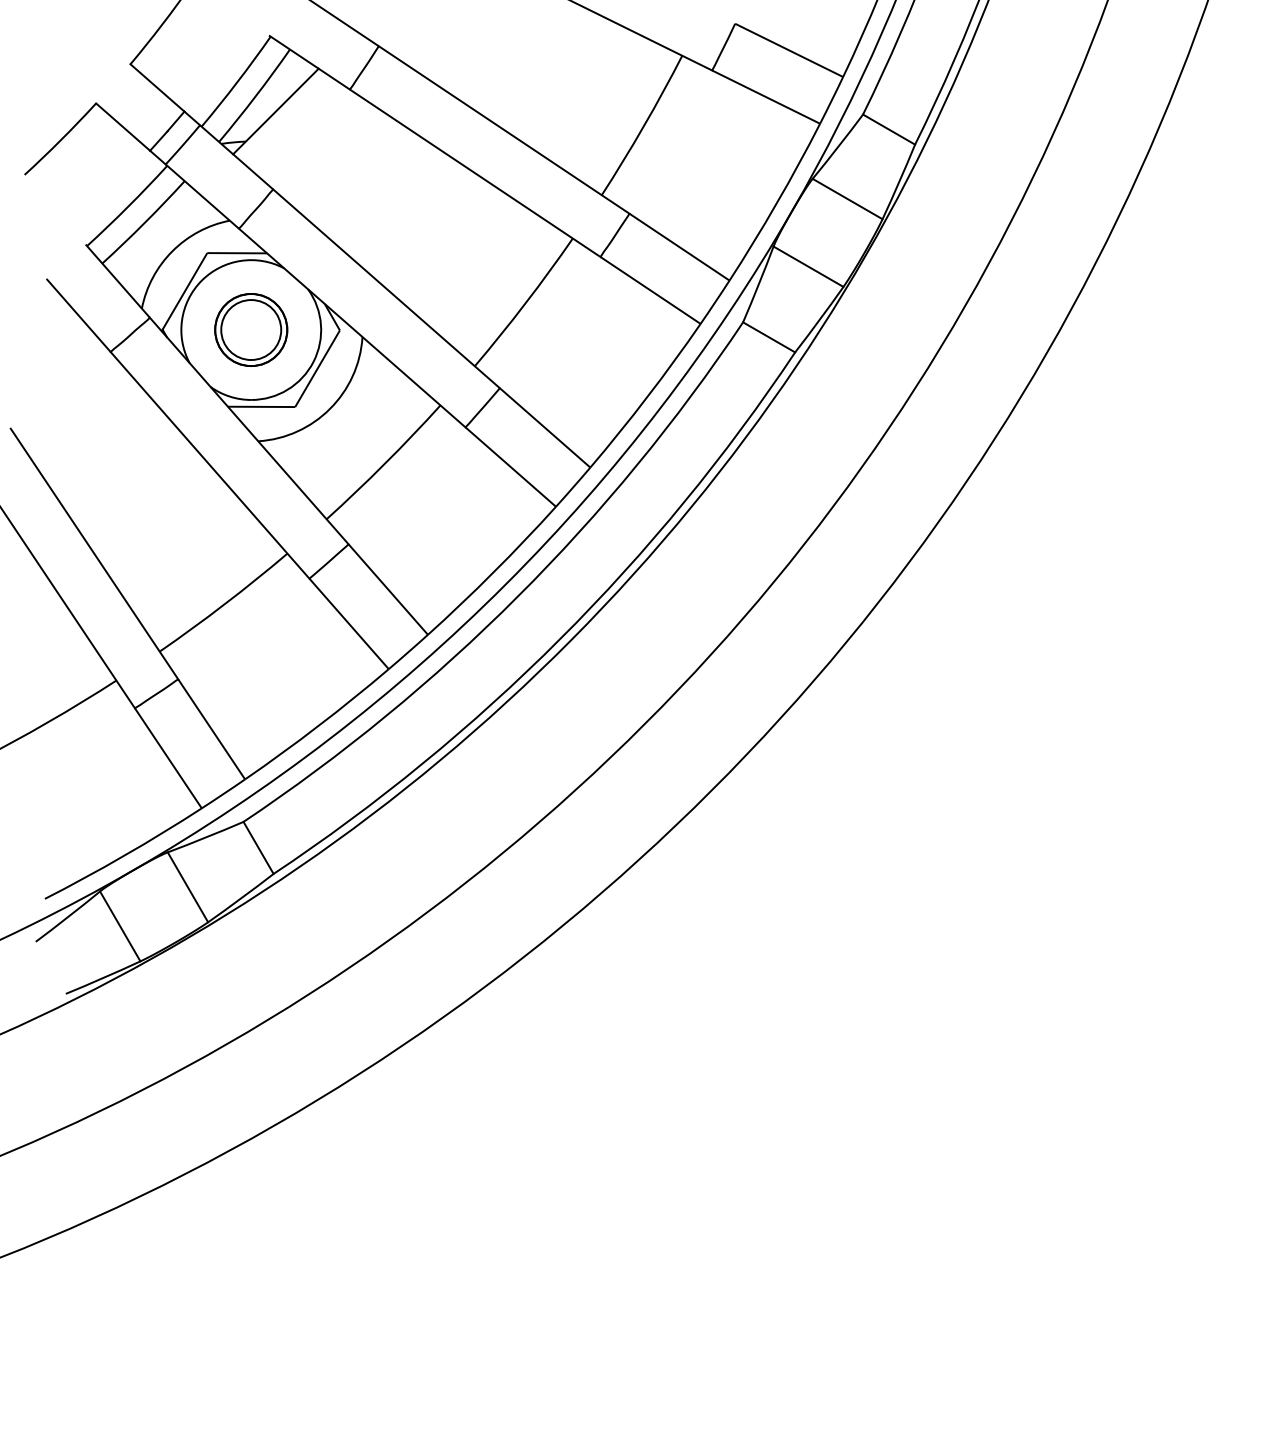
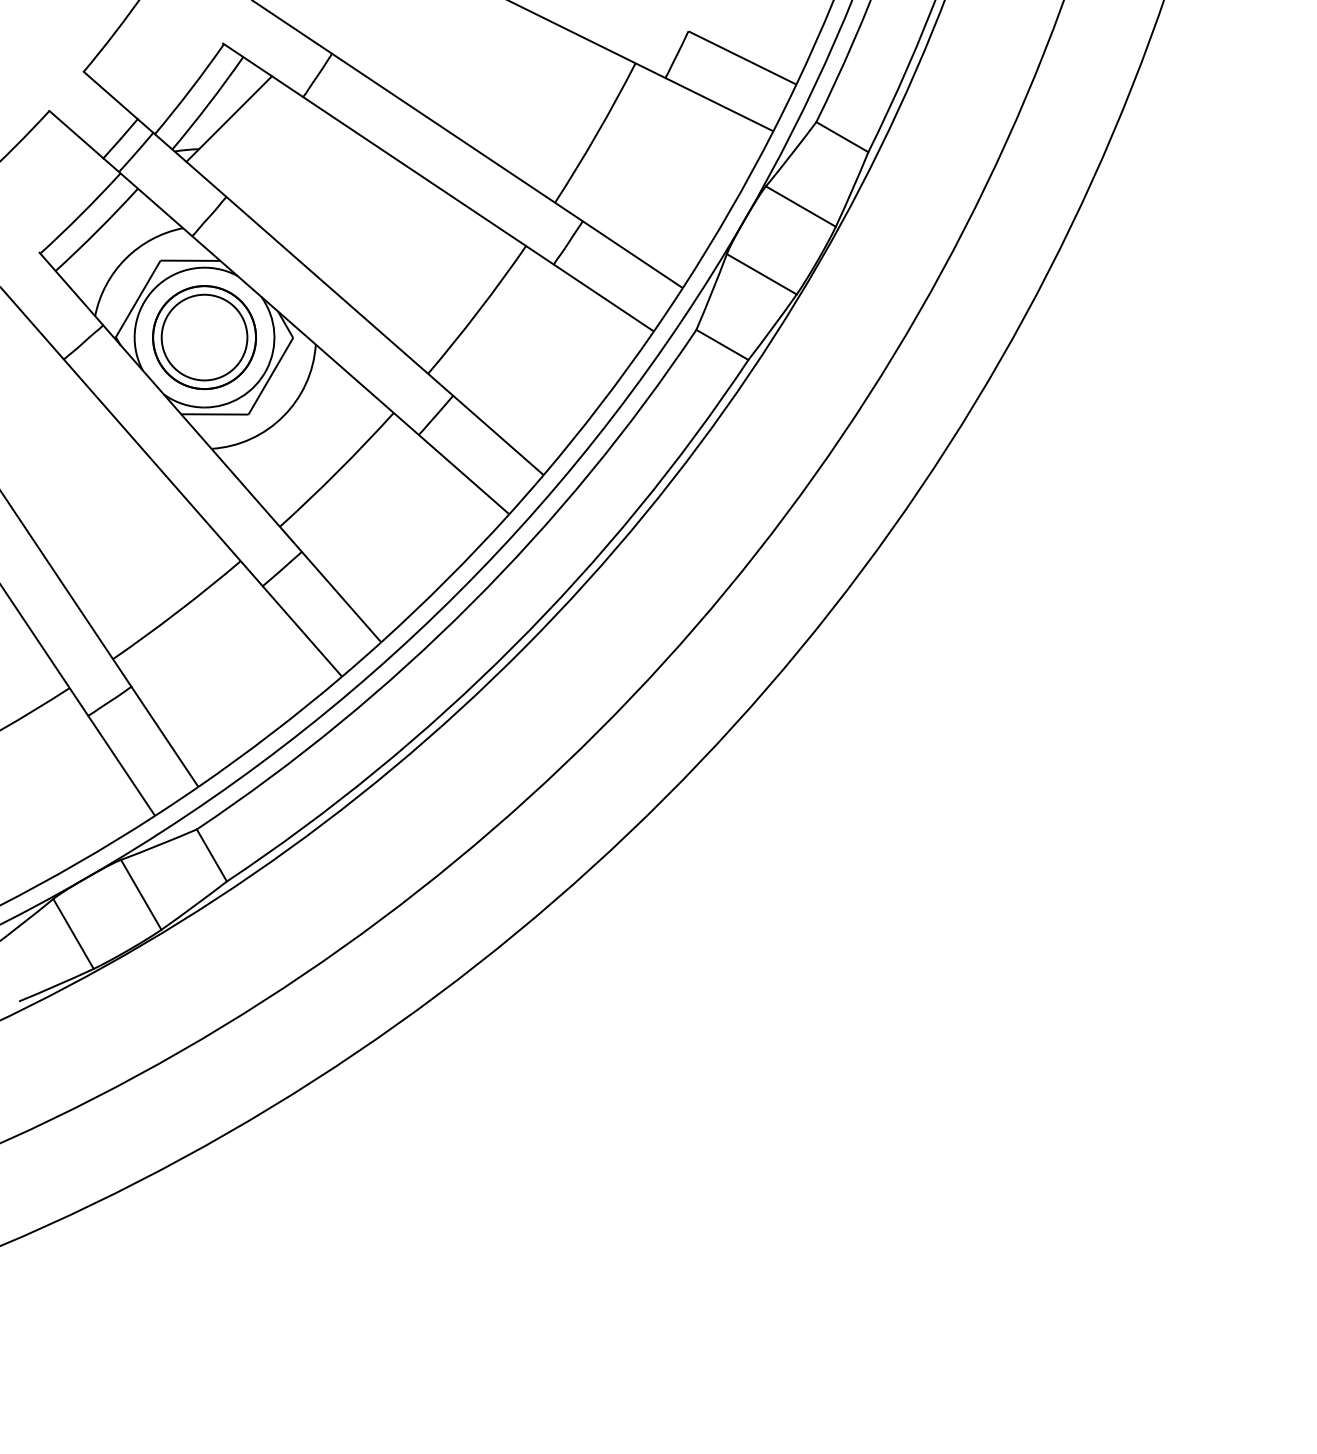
part: (251, 329) -> (204, 337), size x1.43

